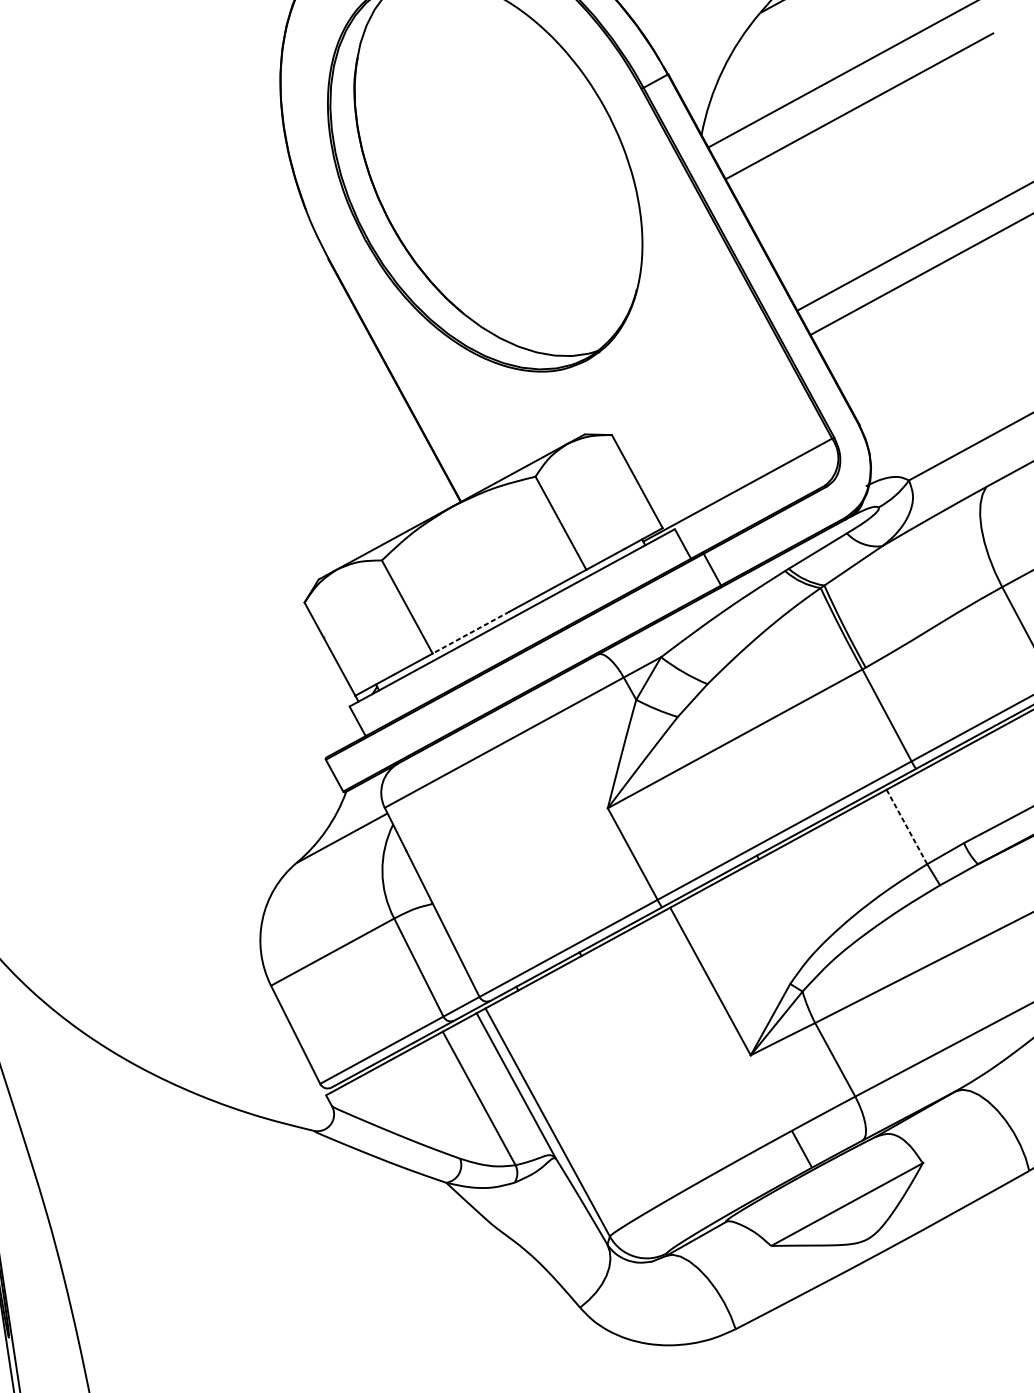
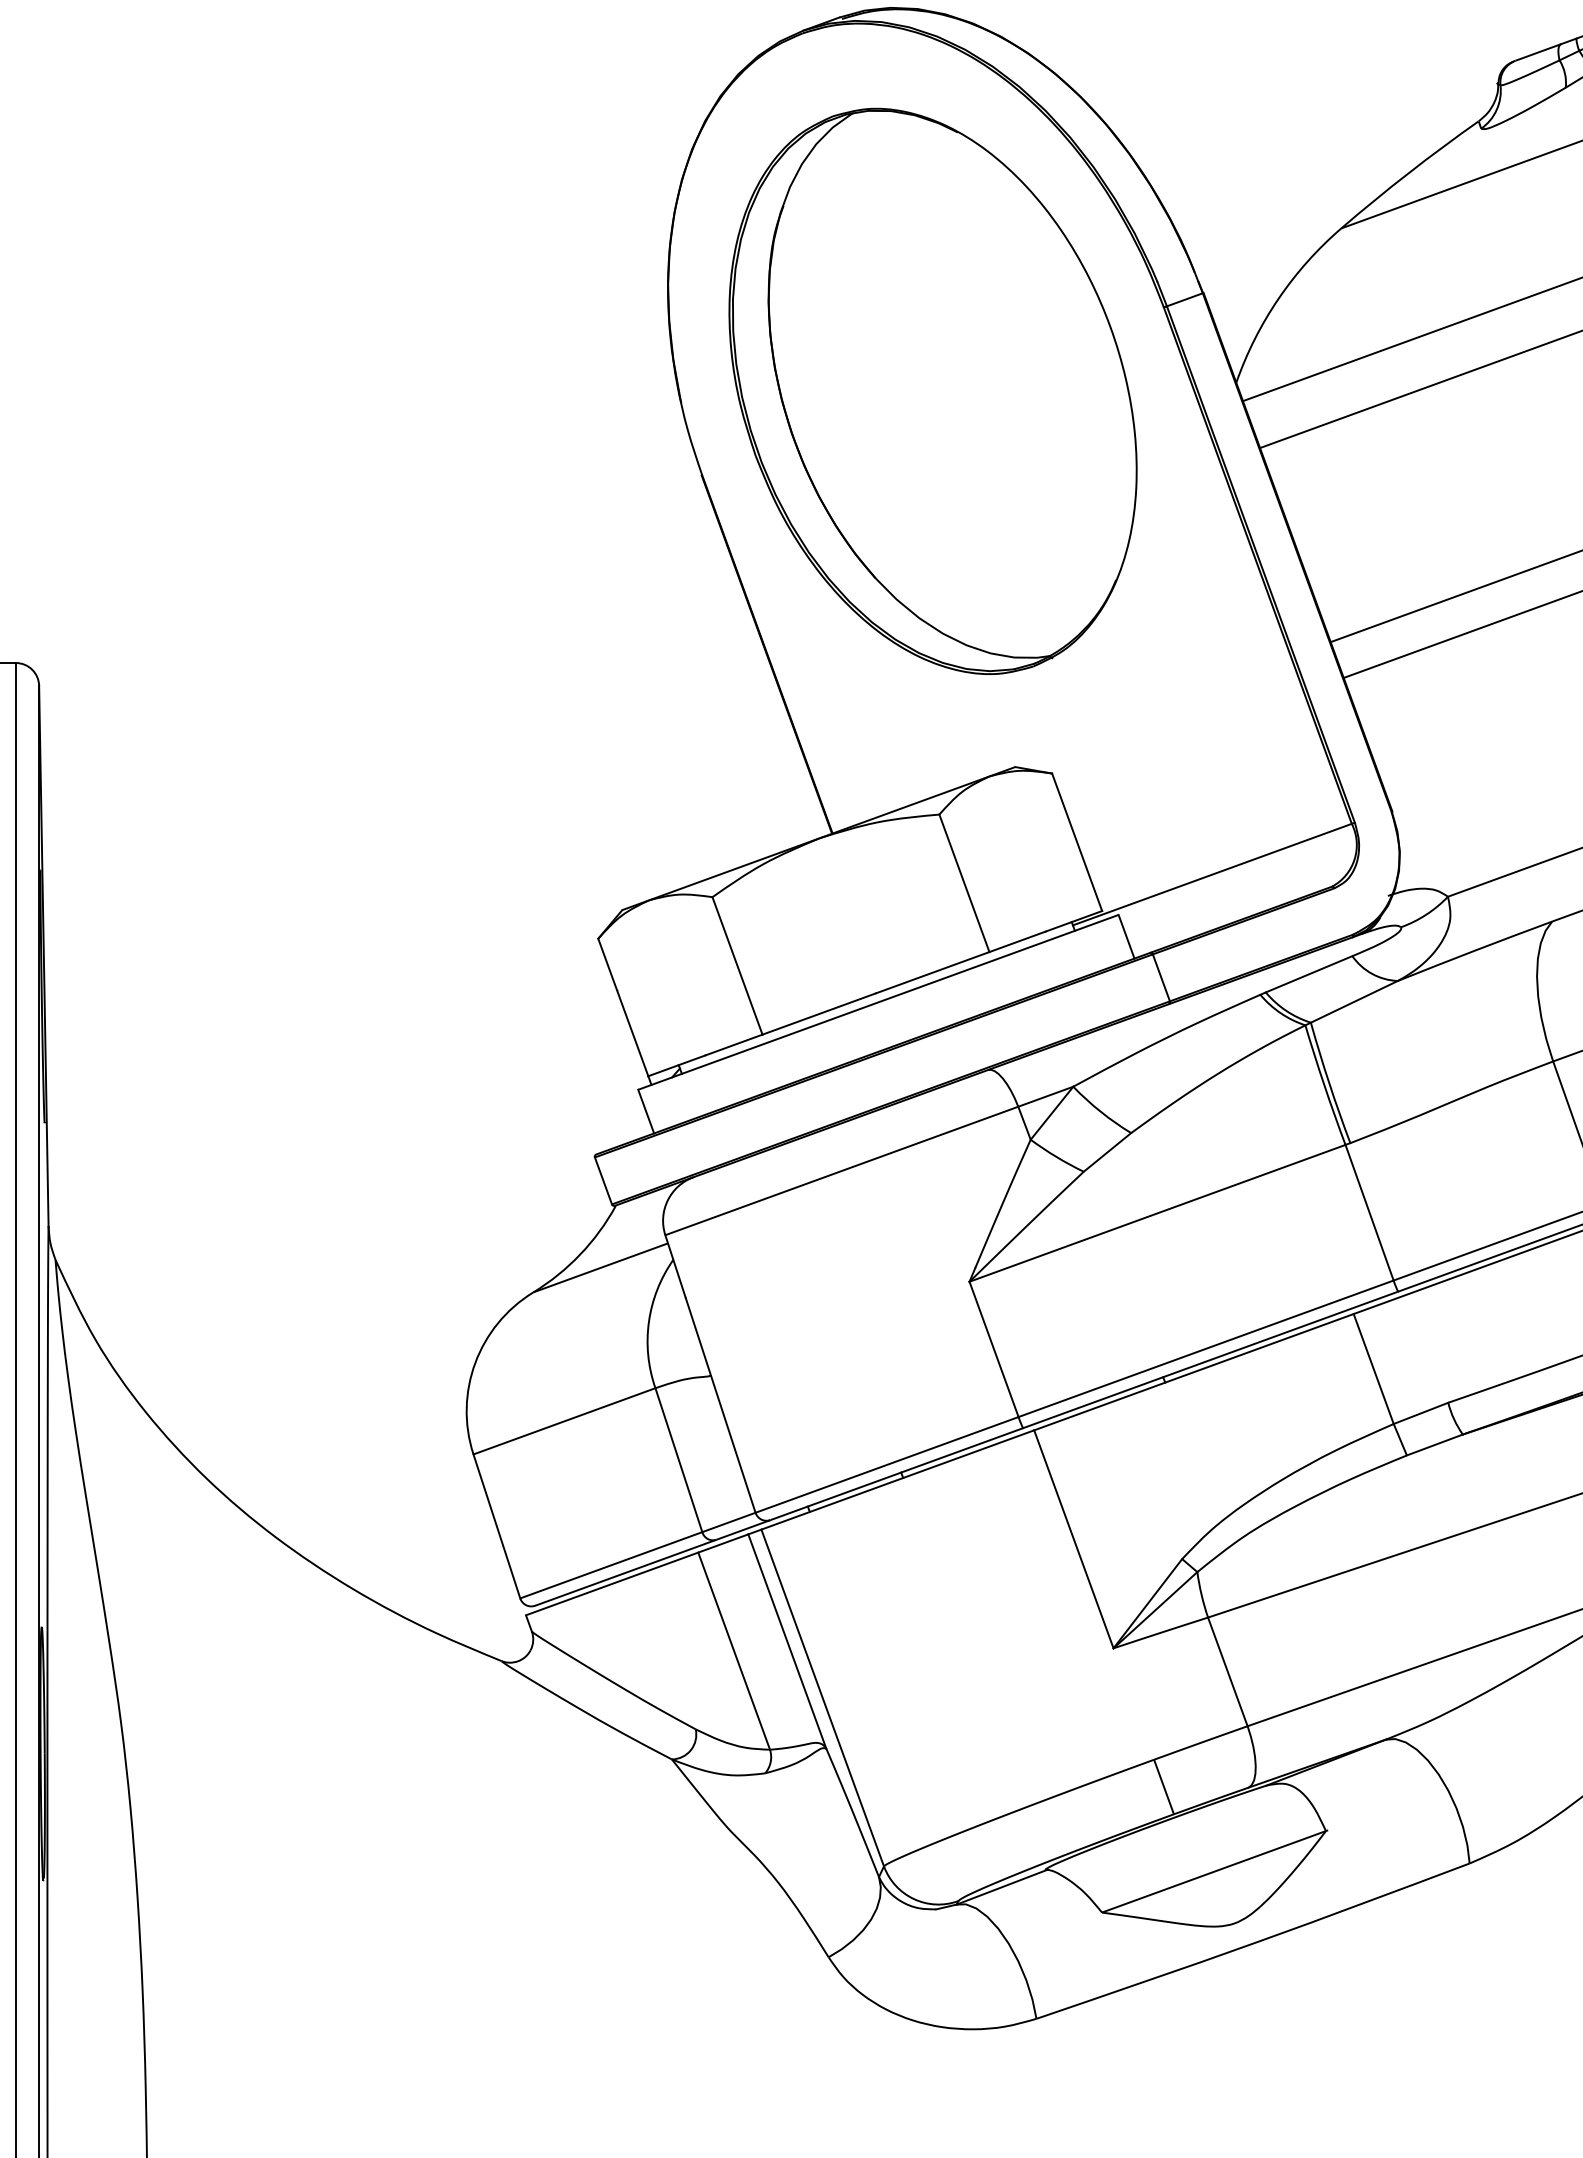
line: (470, 633) -> (818, 1014), dashed -> solid
line: (906, 827) -> (1373, 1369), dashed -> solid

